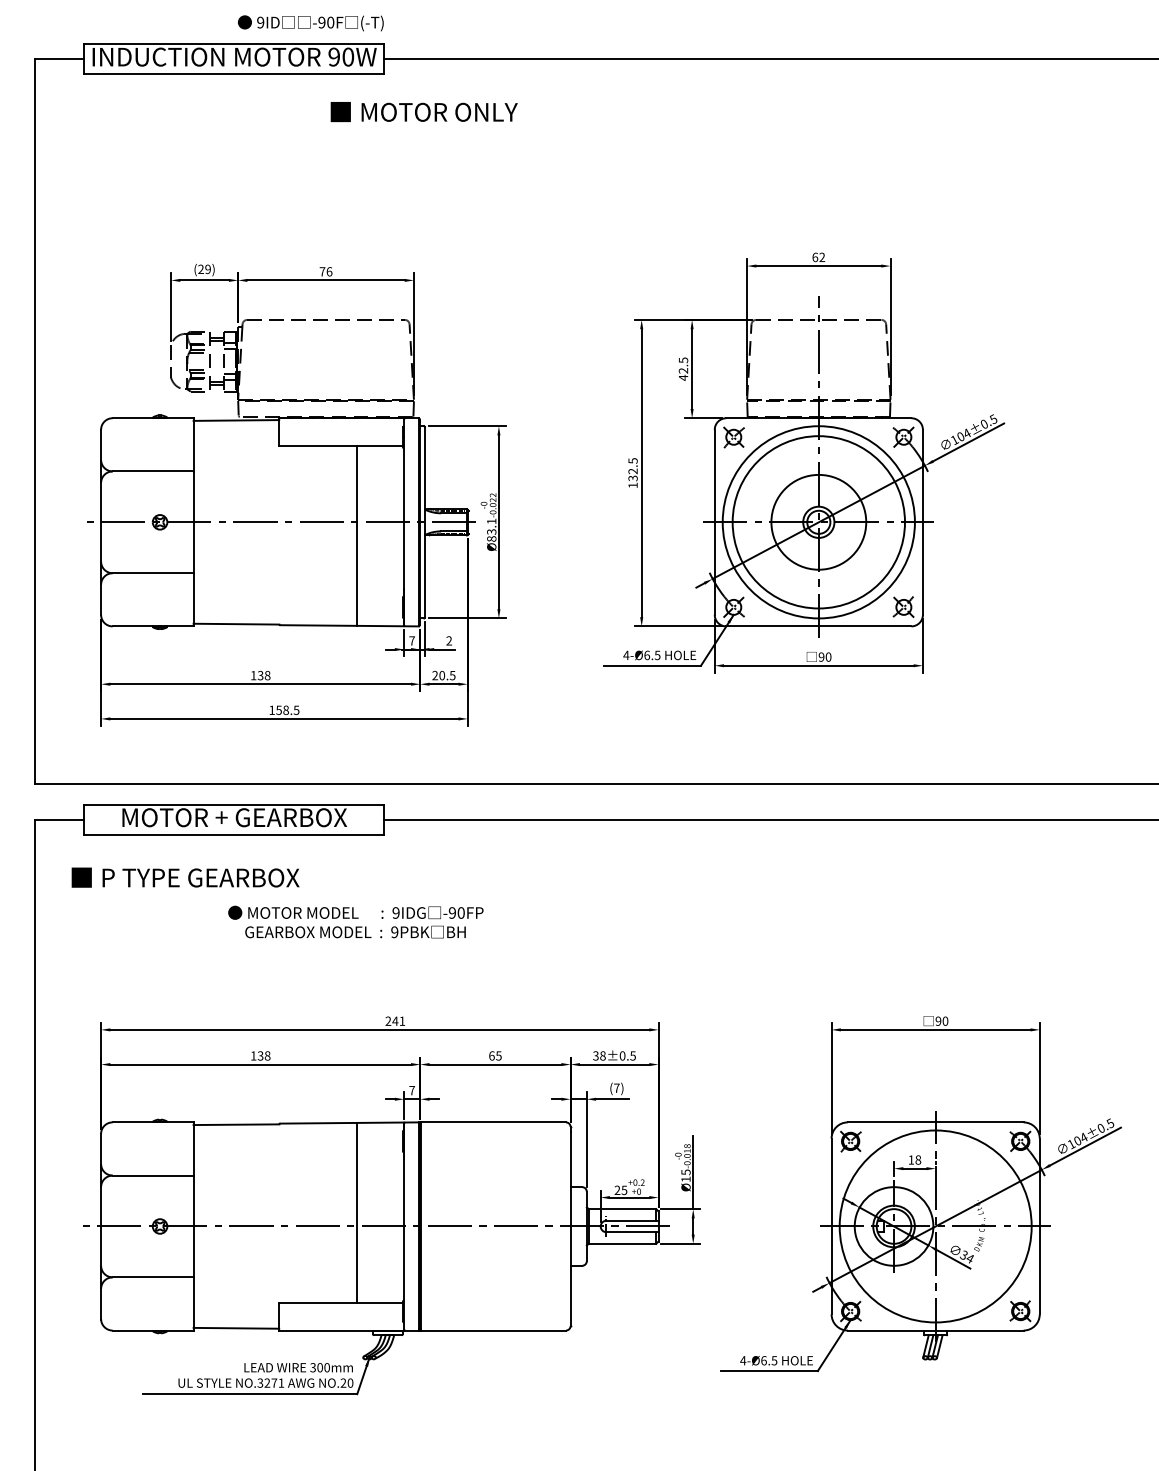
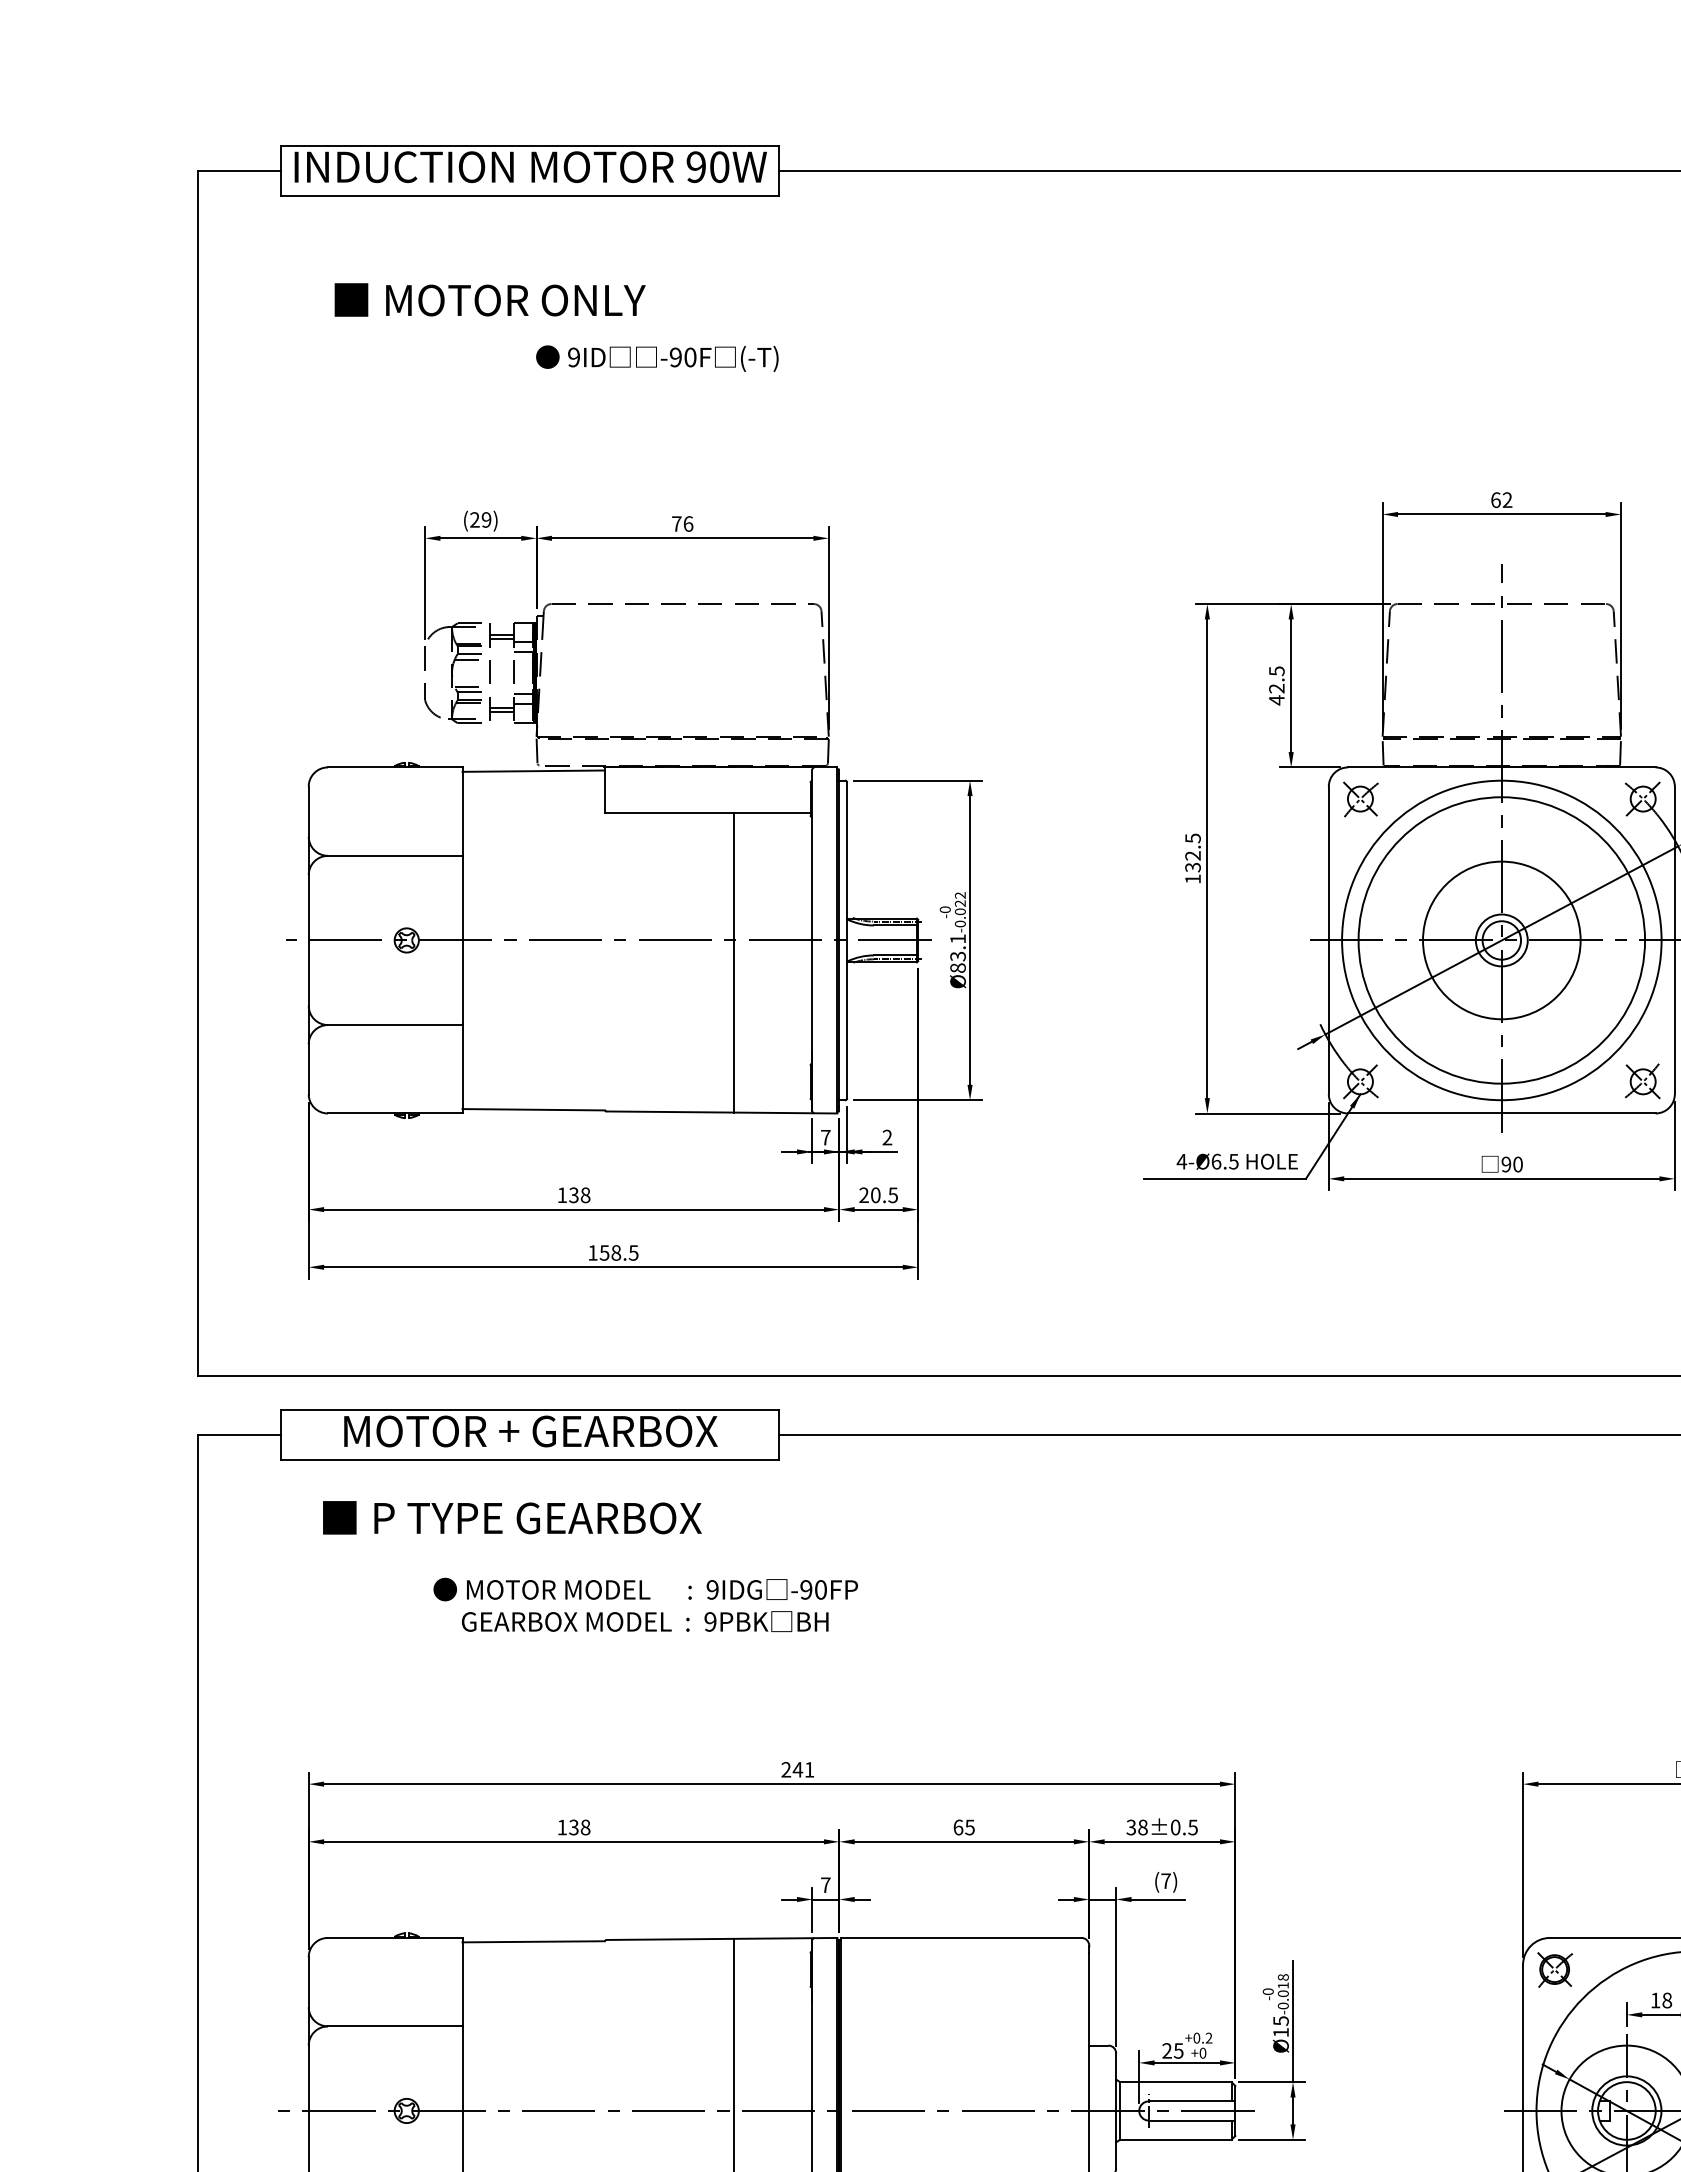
text: (310, 23) -> (656, 358), moved
text: (423, 112) -> (488, 300), moved
text: (185, 877) -> (512, 1517), moved
text: (355, 921) -> (645, 1604), moved

